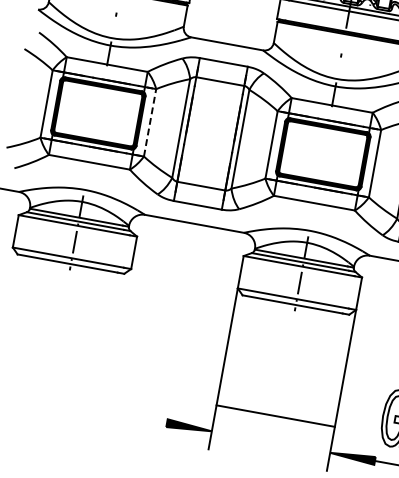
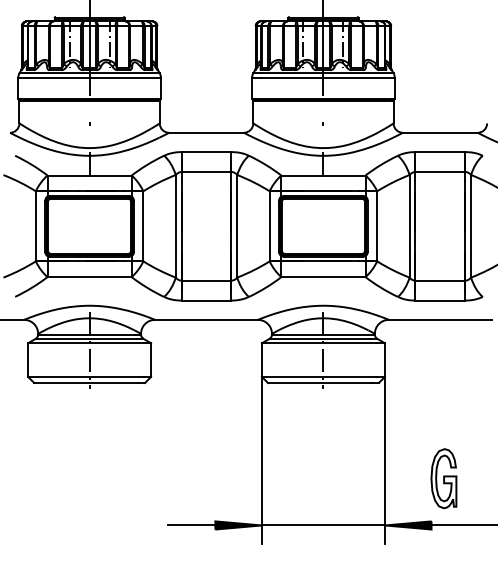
line: (150, 122) -> (143, 225), dashed -> solid
line: (274, 415) -> (322, 525), moved
line: (144, 419) -> (191, 525), added

